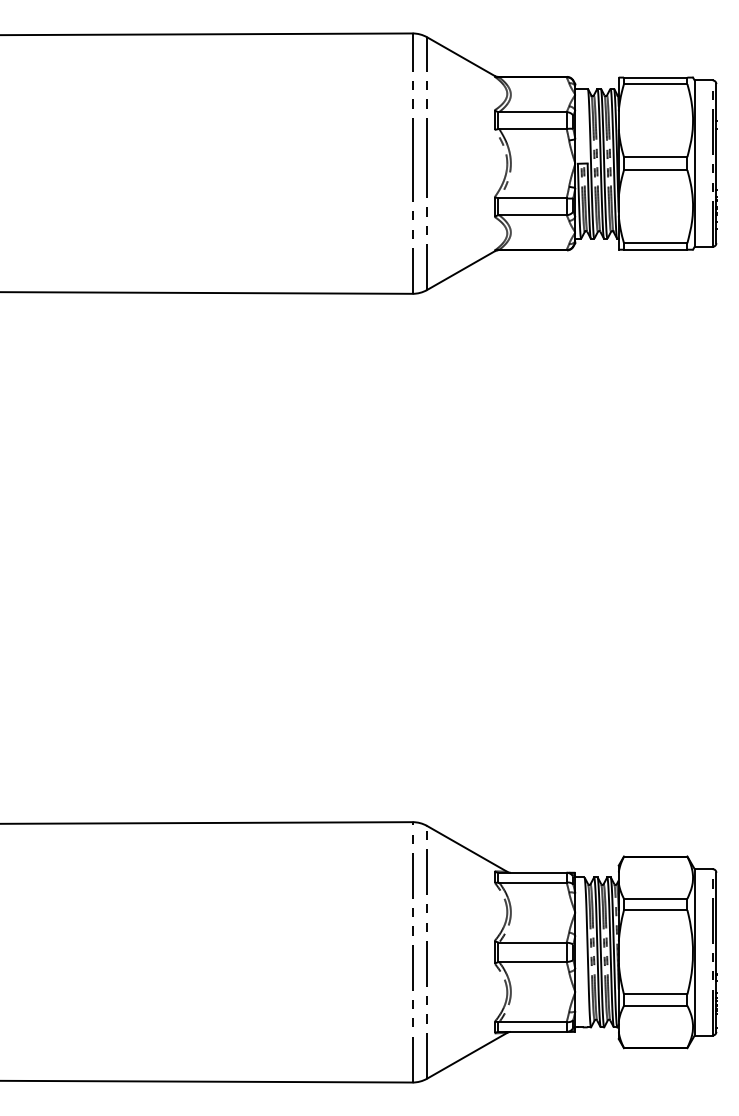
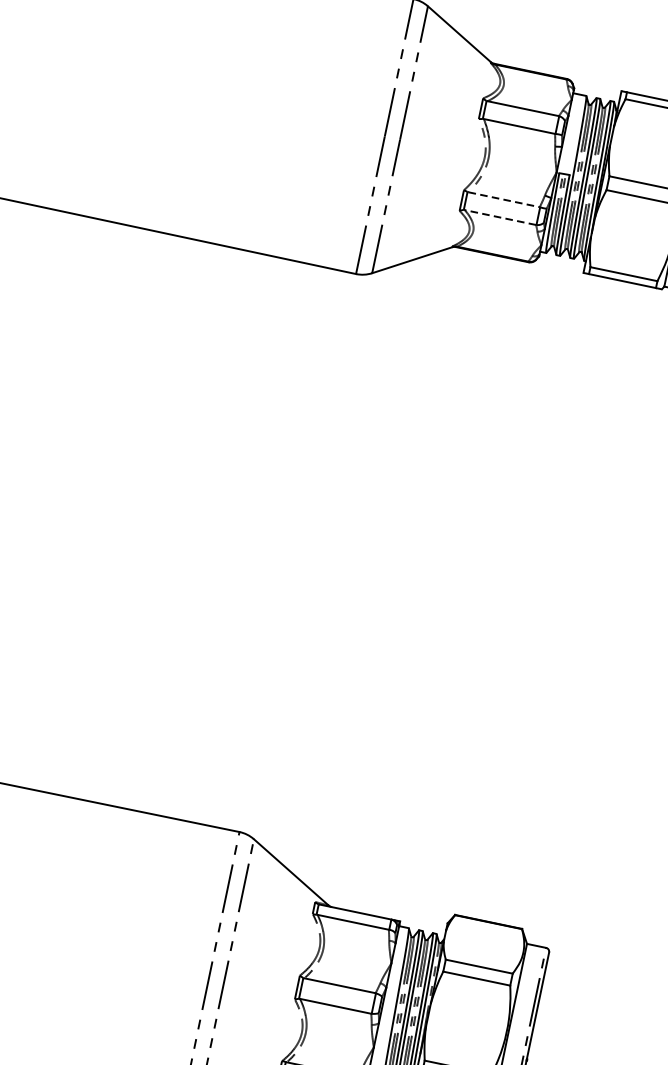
line: (532, 198) -> (503, 199), solid -> dashed
line: (532, 215) -> (499, 217), solid -> dashed

